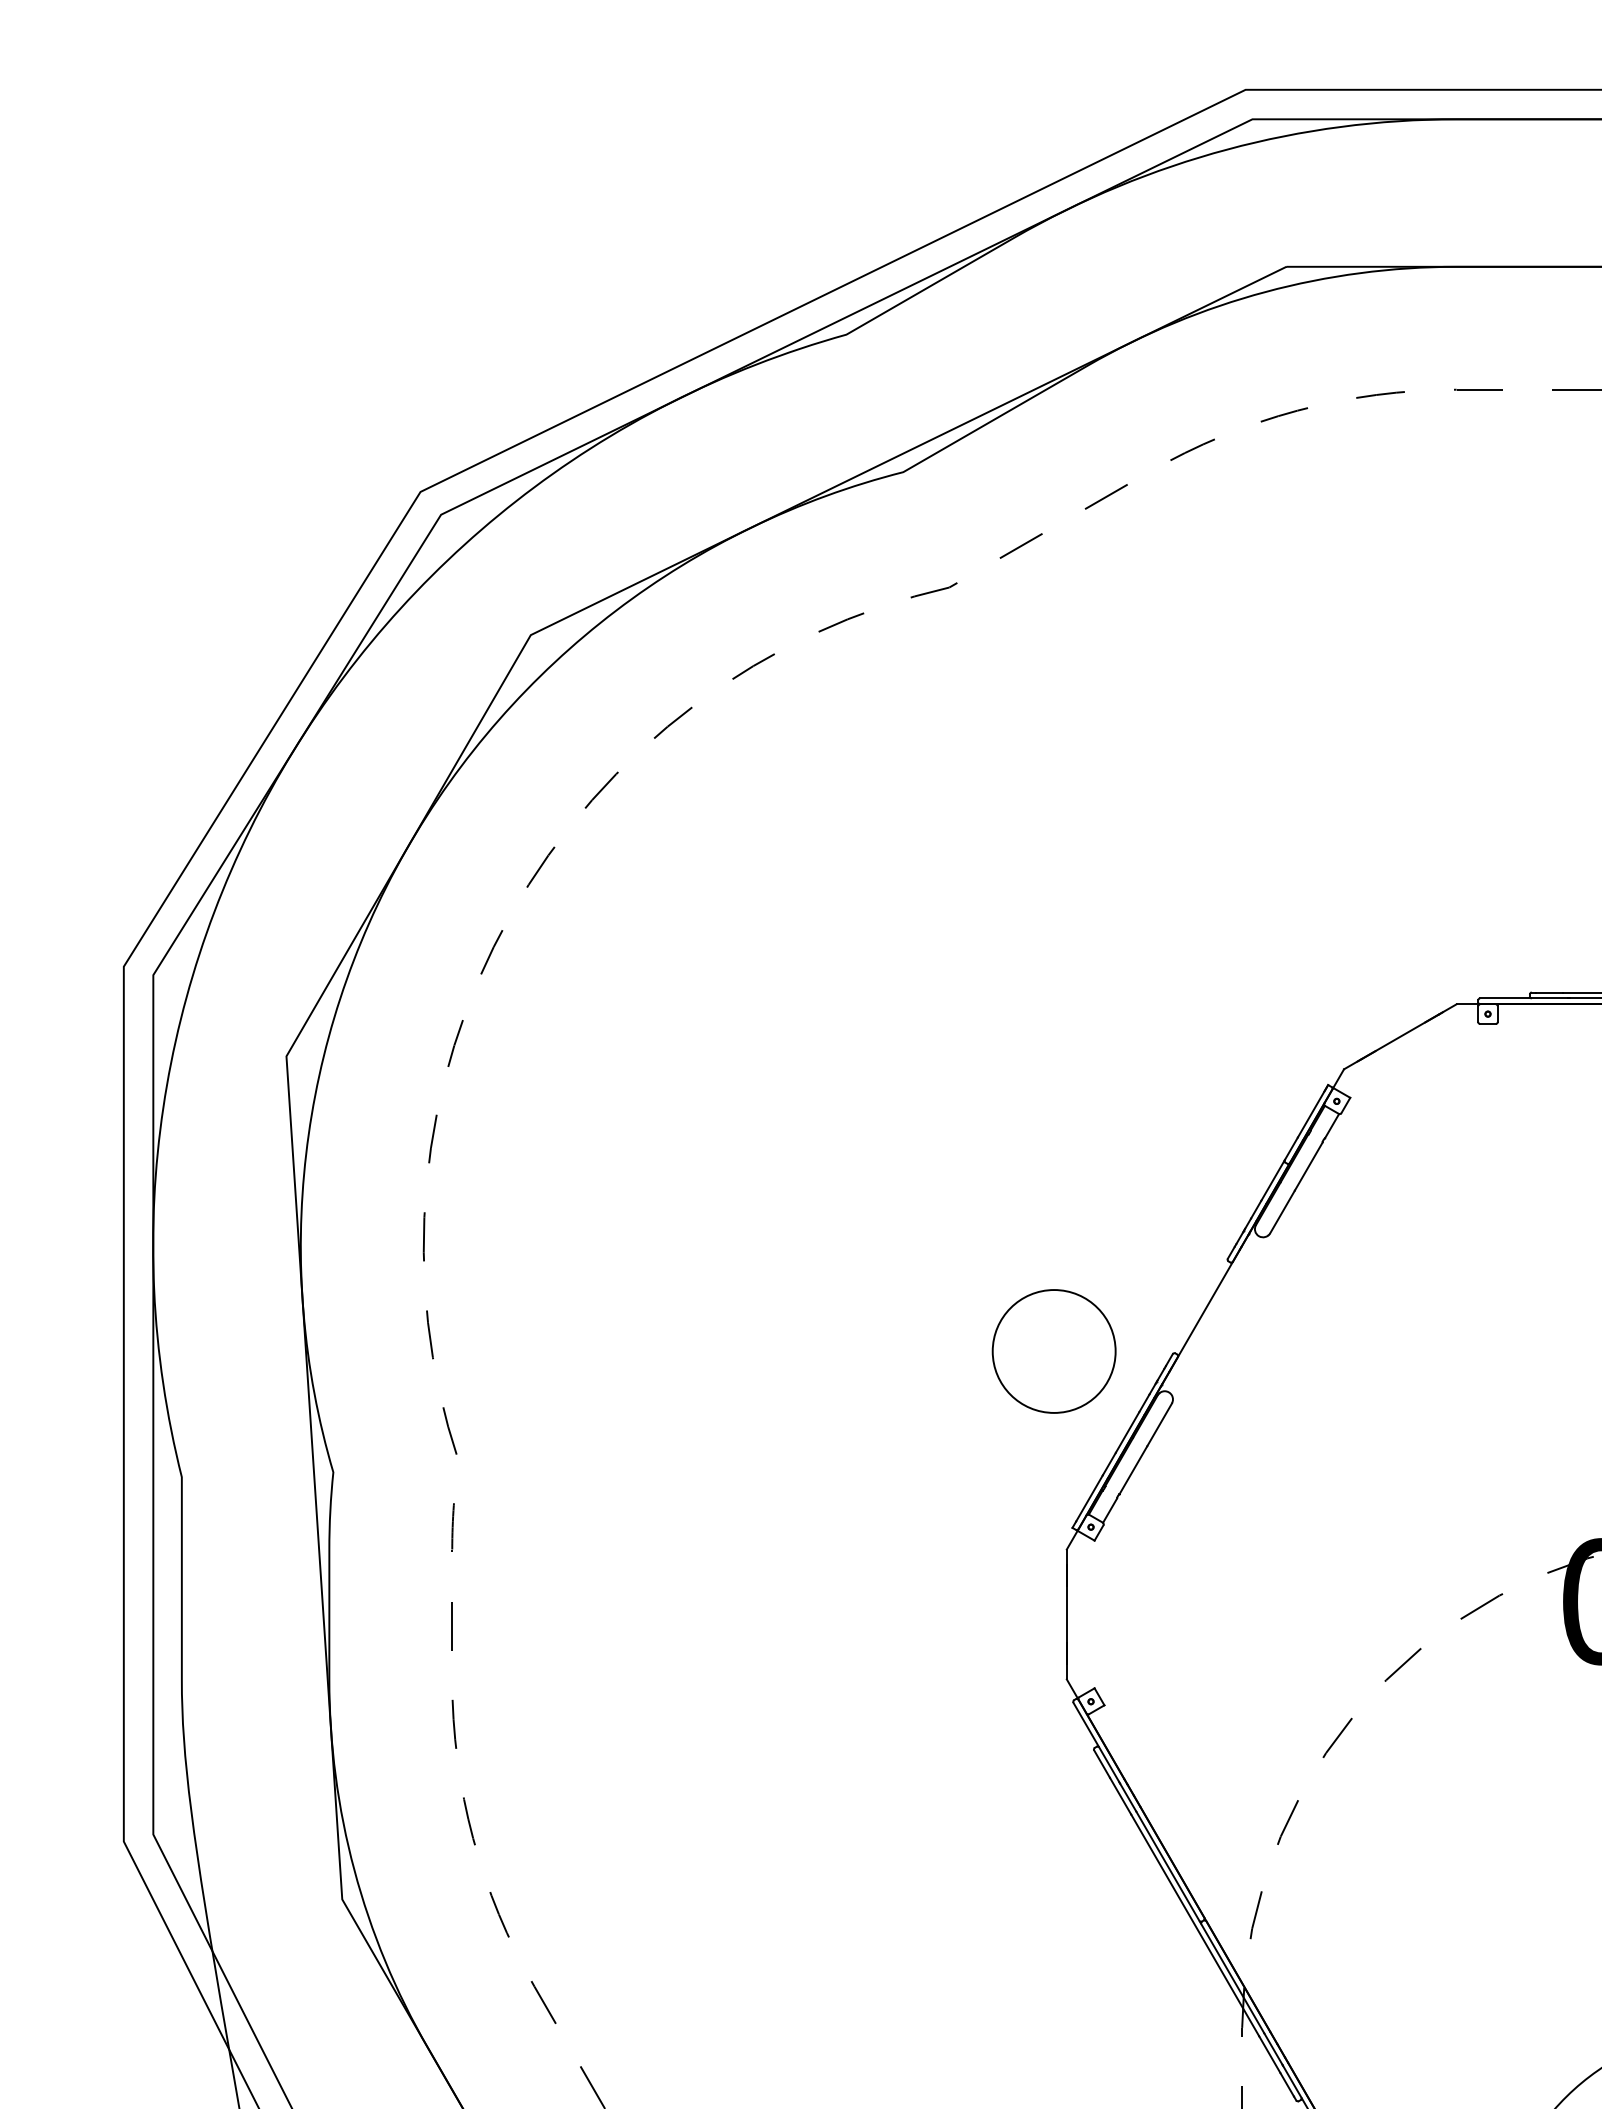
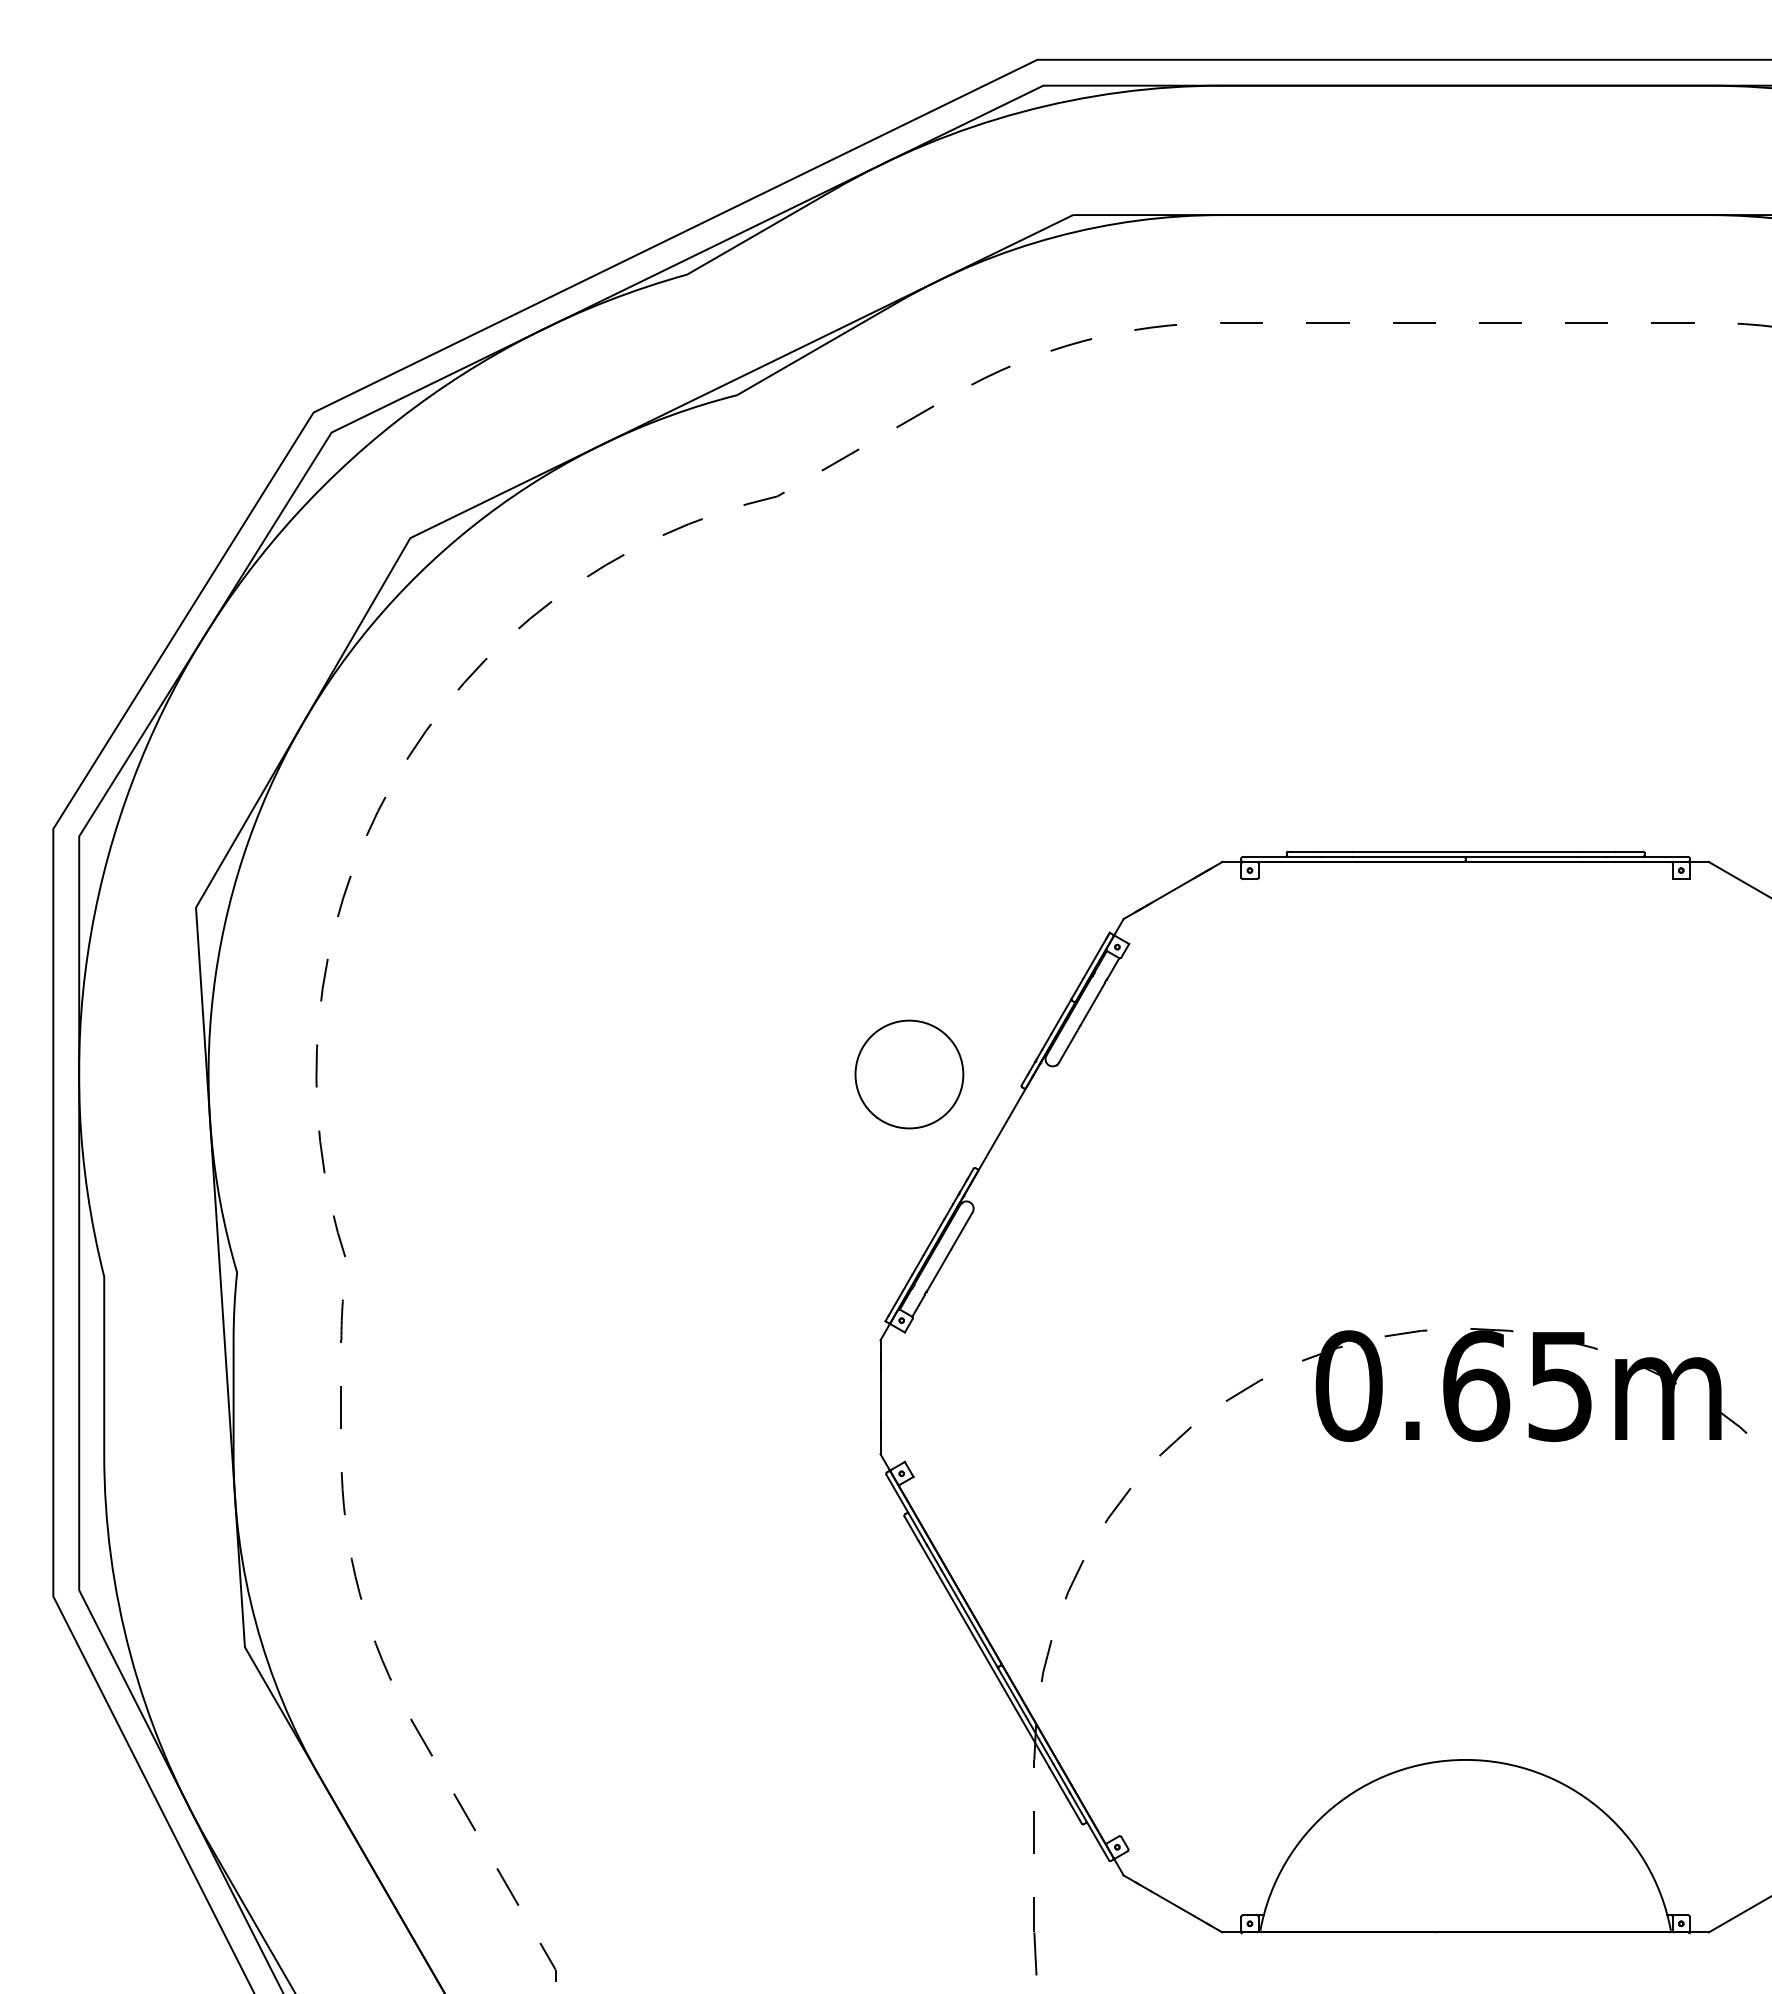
circle: (1054, 1351) -> (909, 1074), moved

